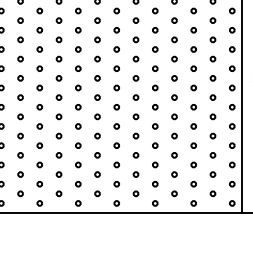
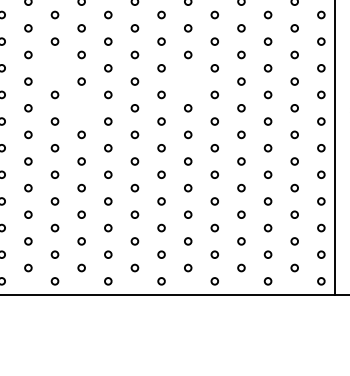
circle: (39, 49) -> (54, 68), removed
circle: (135, 58) -> (187, 80), removed
circle: (58, 78) -> (80, 108), removed

